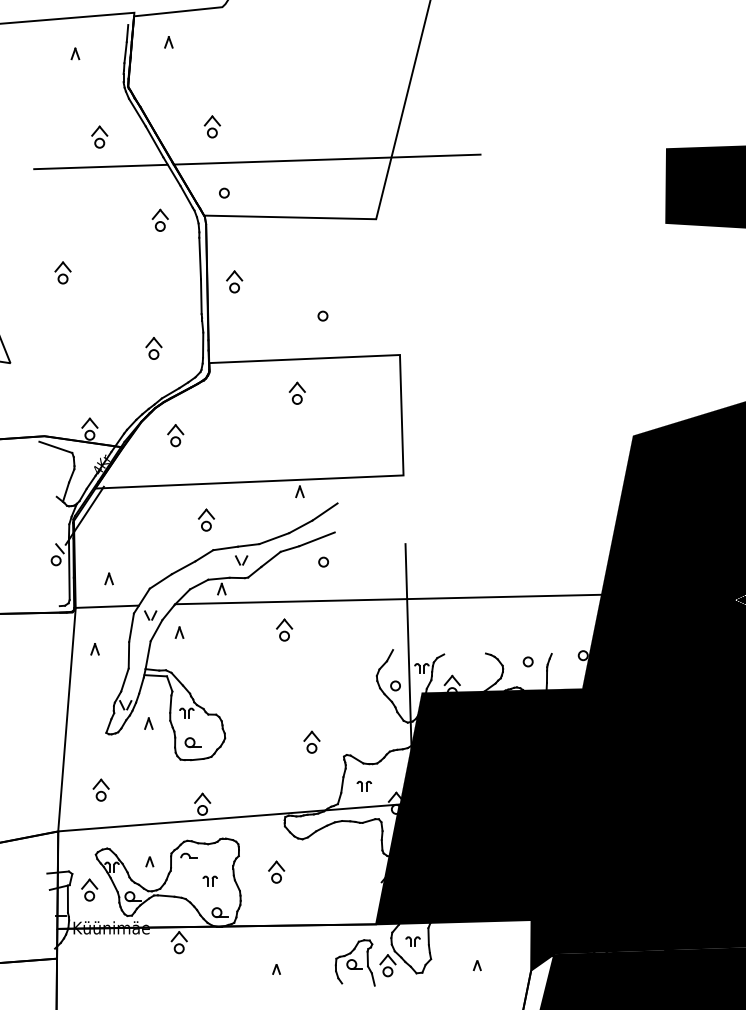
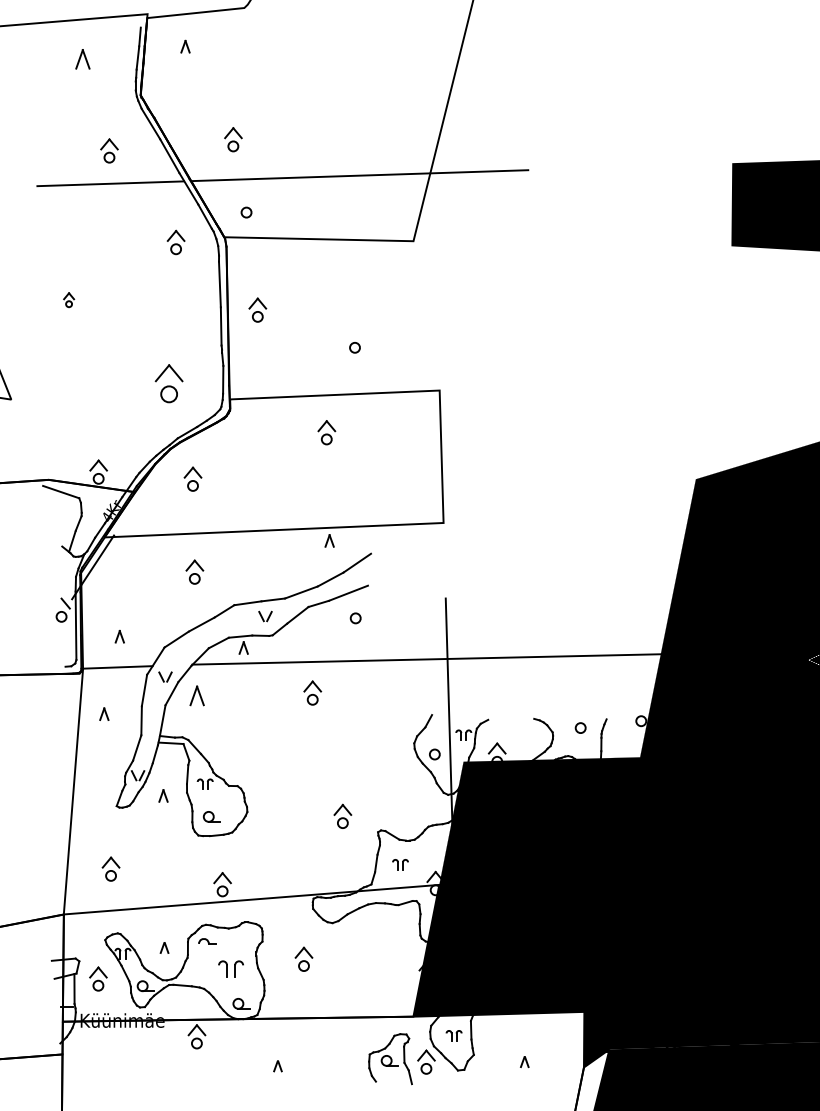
part: (75, 53) -> (82, 59), size x1.6
part: (62, 272) -> (68, 299), size x0.6
part: (153, 347) -> (168, 382), size x1.6
part: (206, 519) -> (194, 571), moved
part: (179, 632) -> (197, 695), size x1.6
part: (209, 880) -> (230, 968), size x1.6
line: (276, 968) -> (277, 1065), moved

